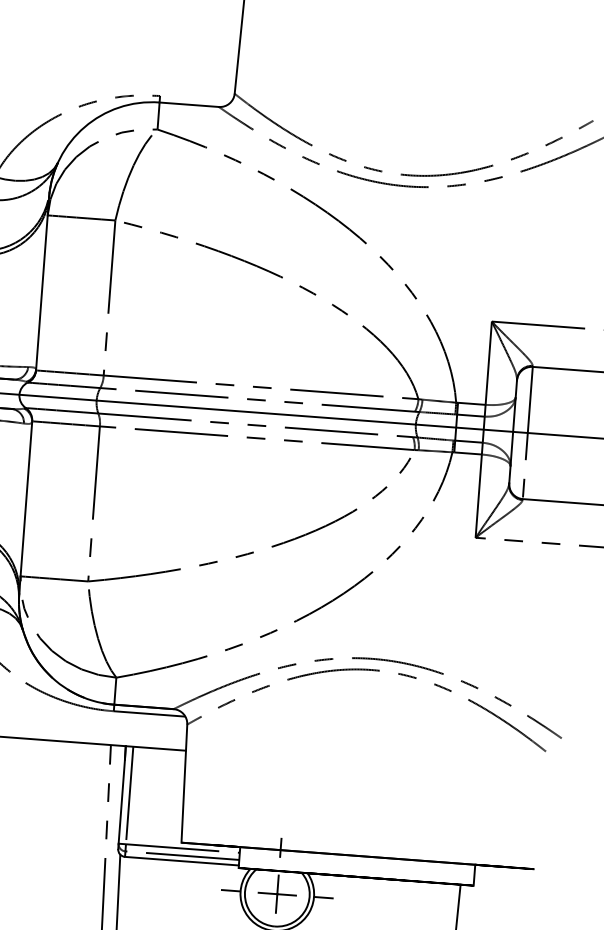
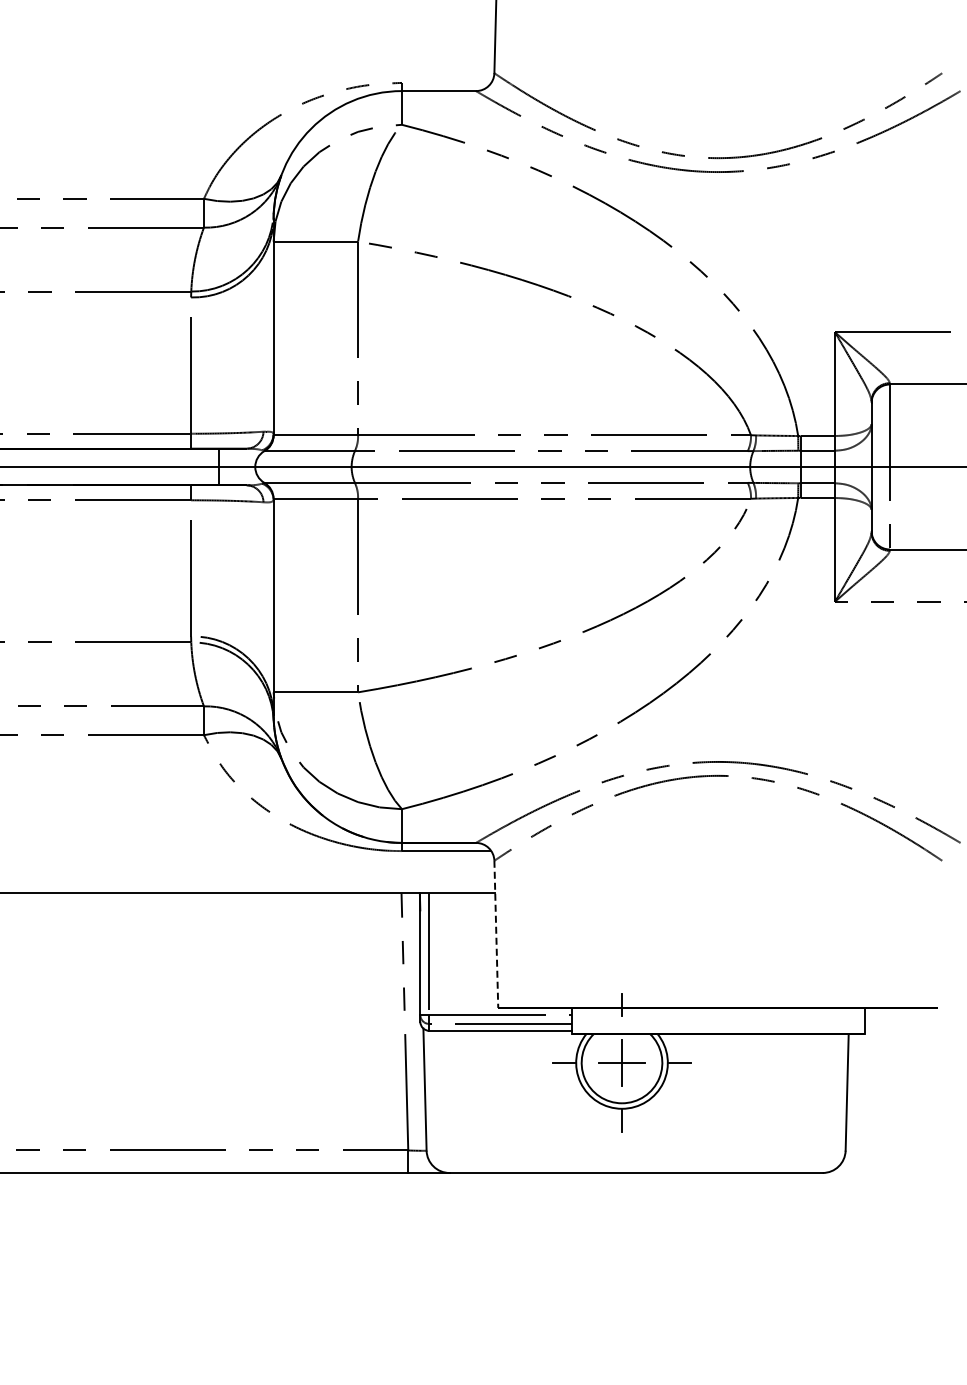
line: (184, 783) -> (496, 934), solid -> dashed

